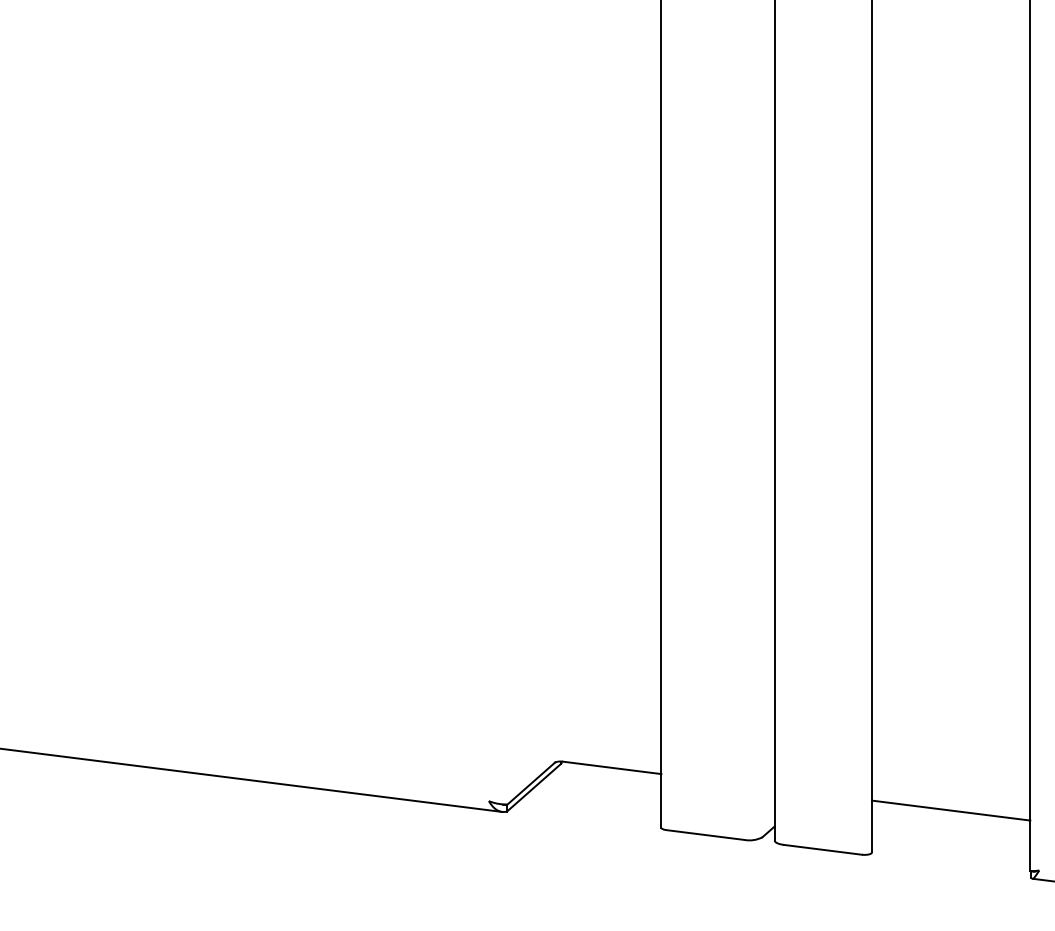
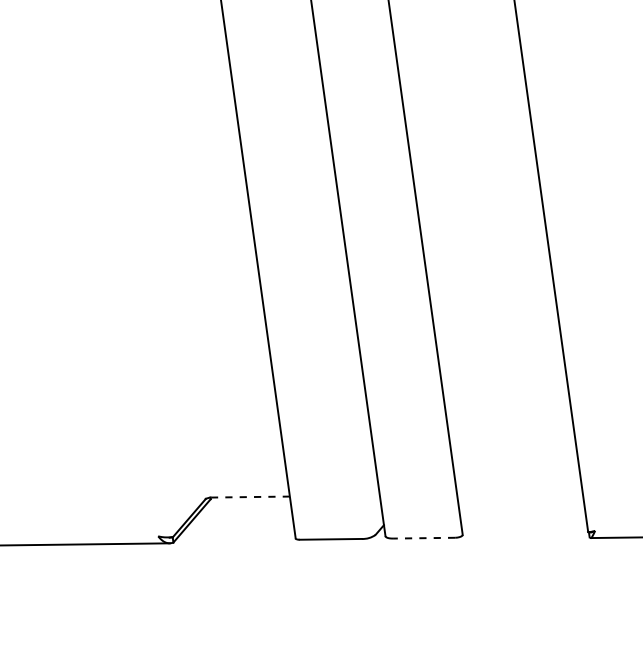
line: (612, 767) -> (251, 496), solid -> dashed
line: (951, 810) -> (520, 493), removed
line: (822, 849) -> (423, 537), solid -> dashed

